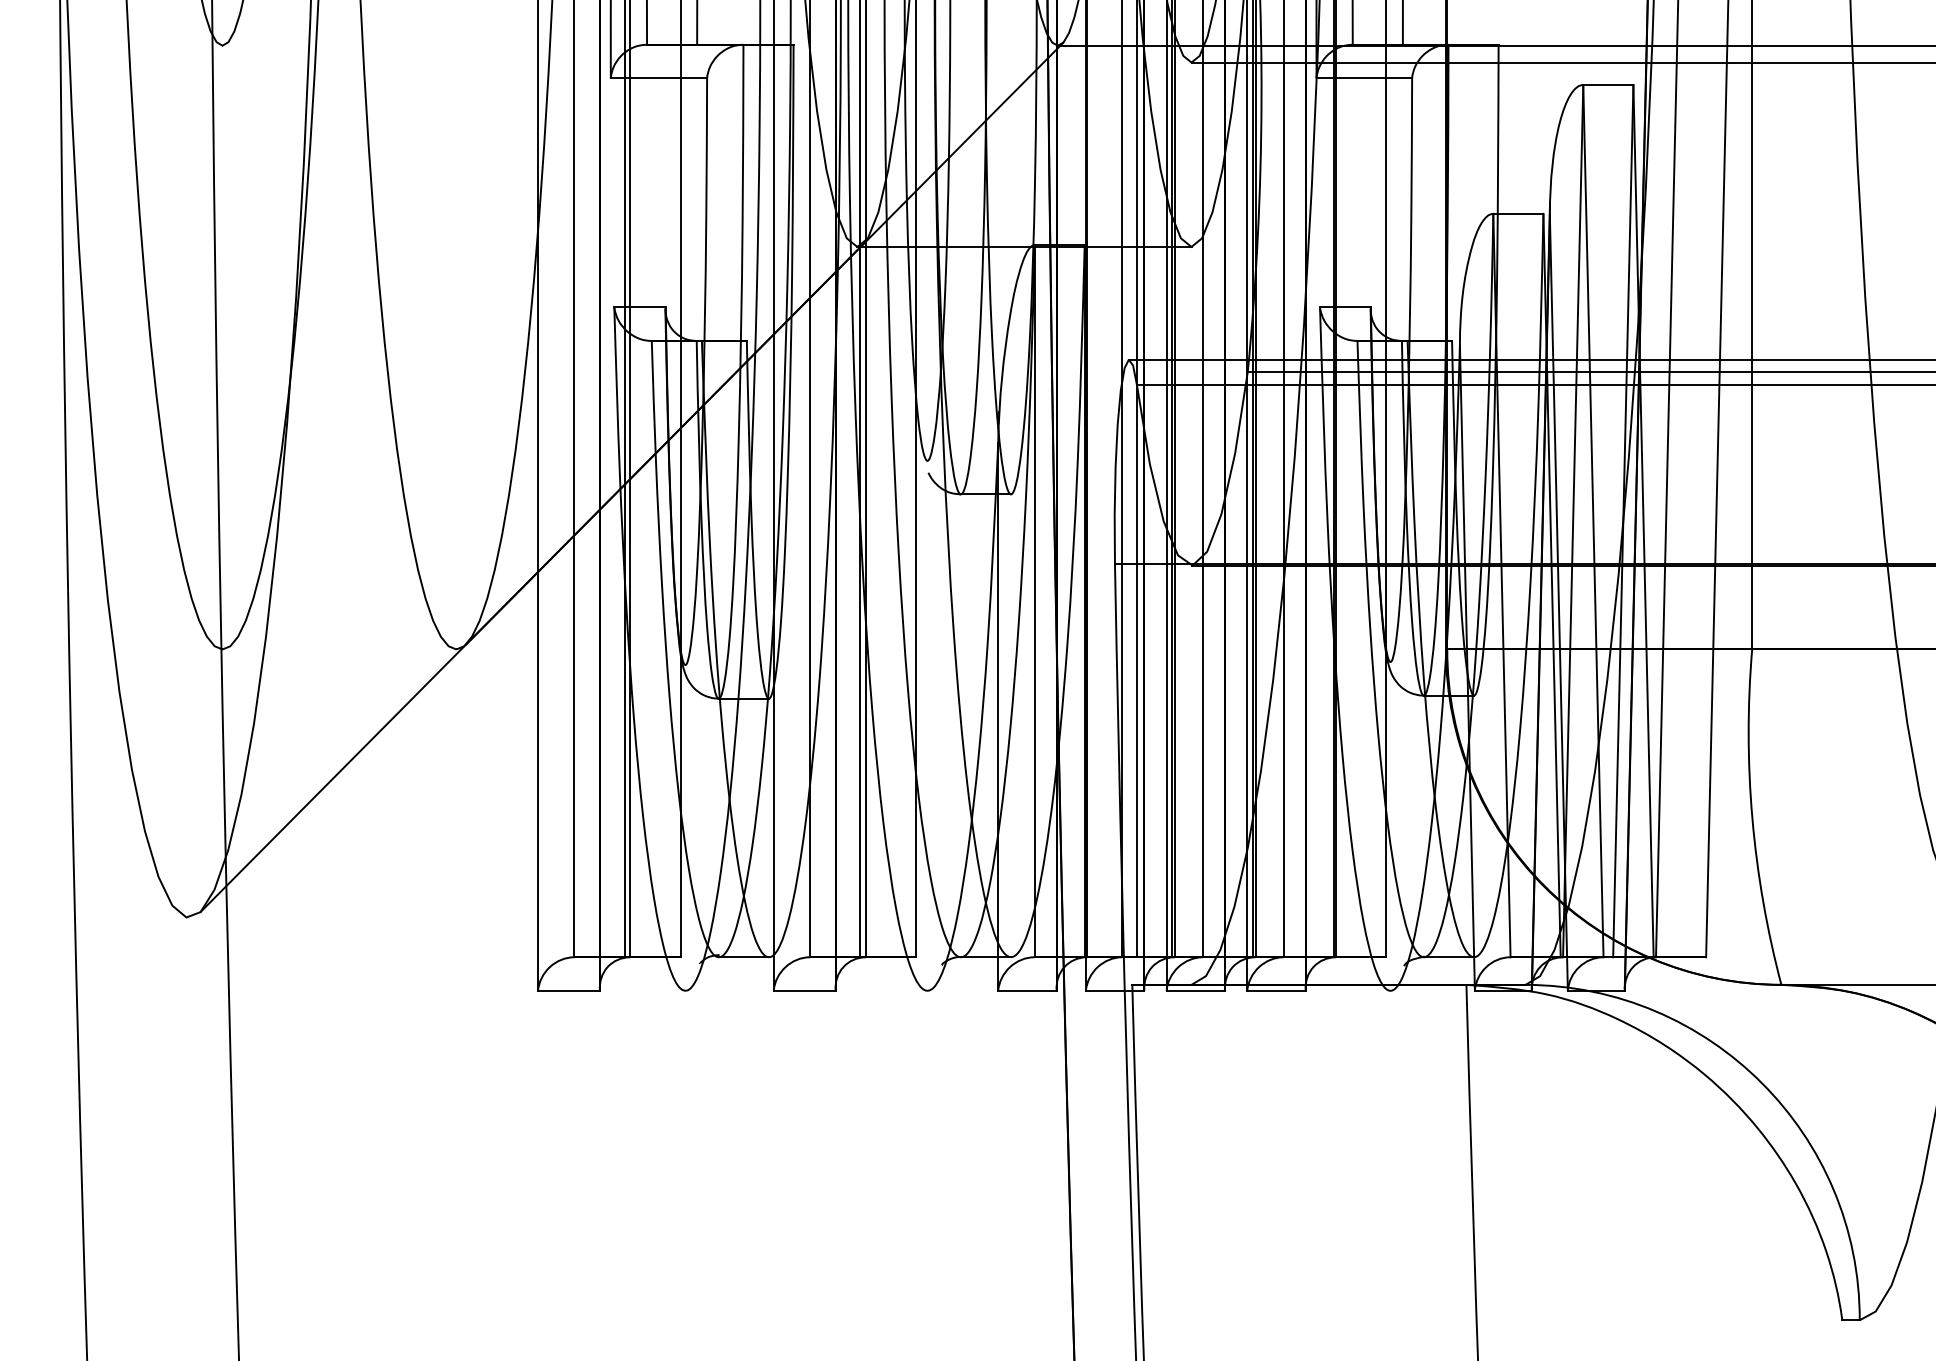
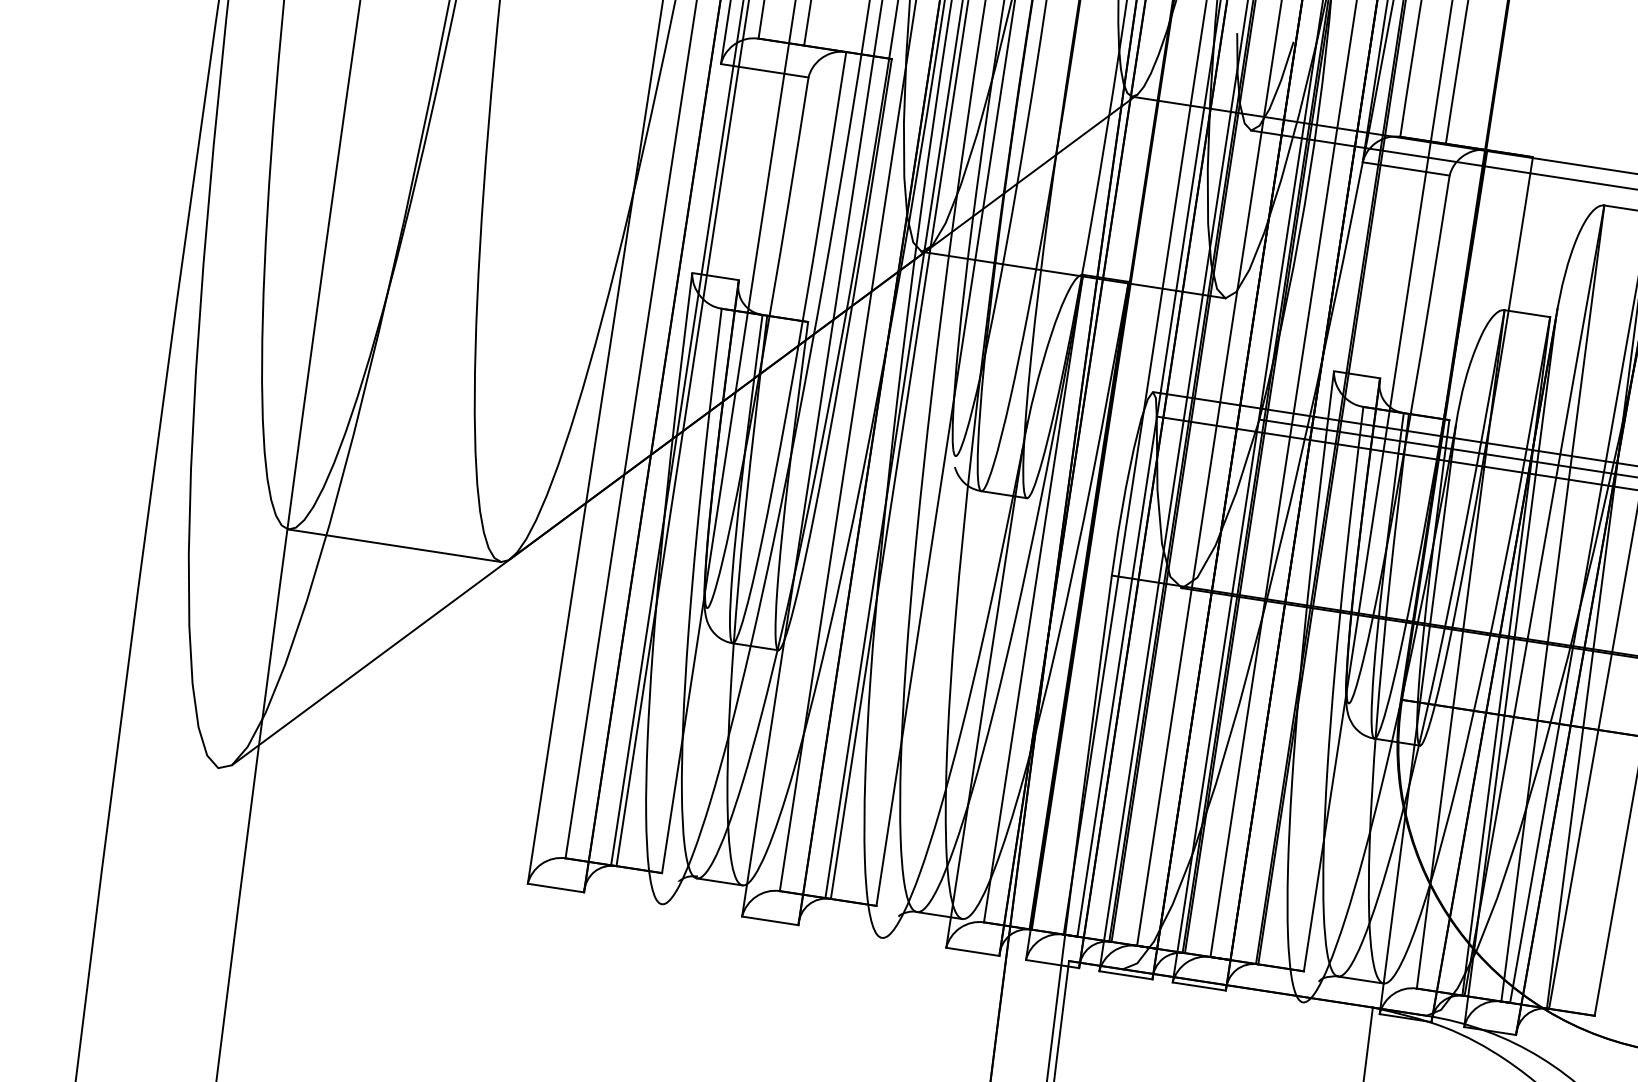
line: (339, 649) -> (394, 545), added

